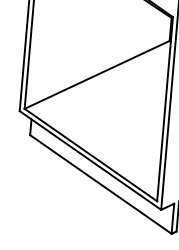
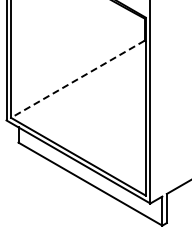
line: (96, 75) -> (77, 79), solid -> dashed

